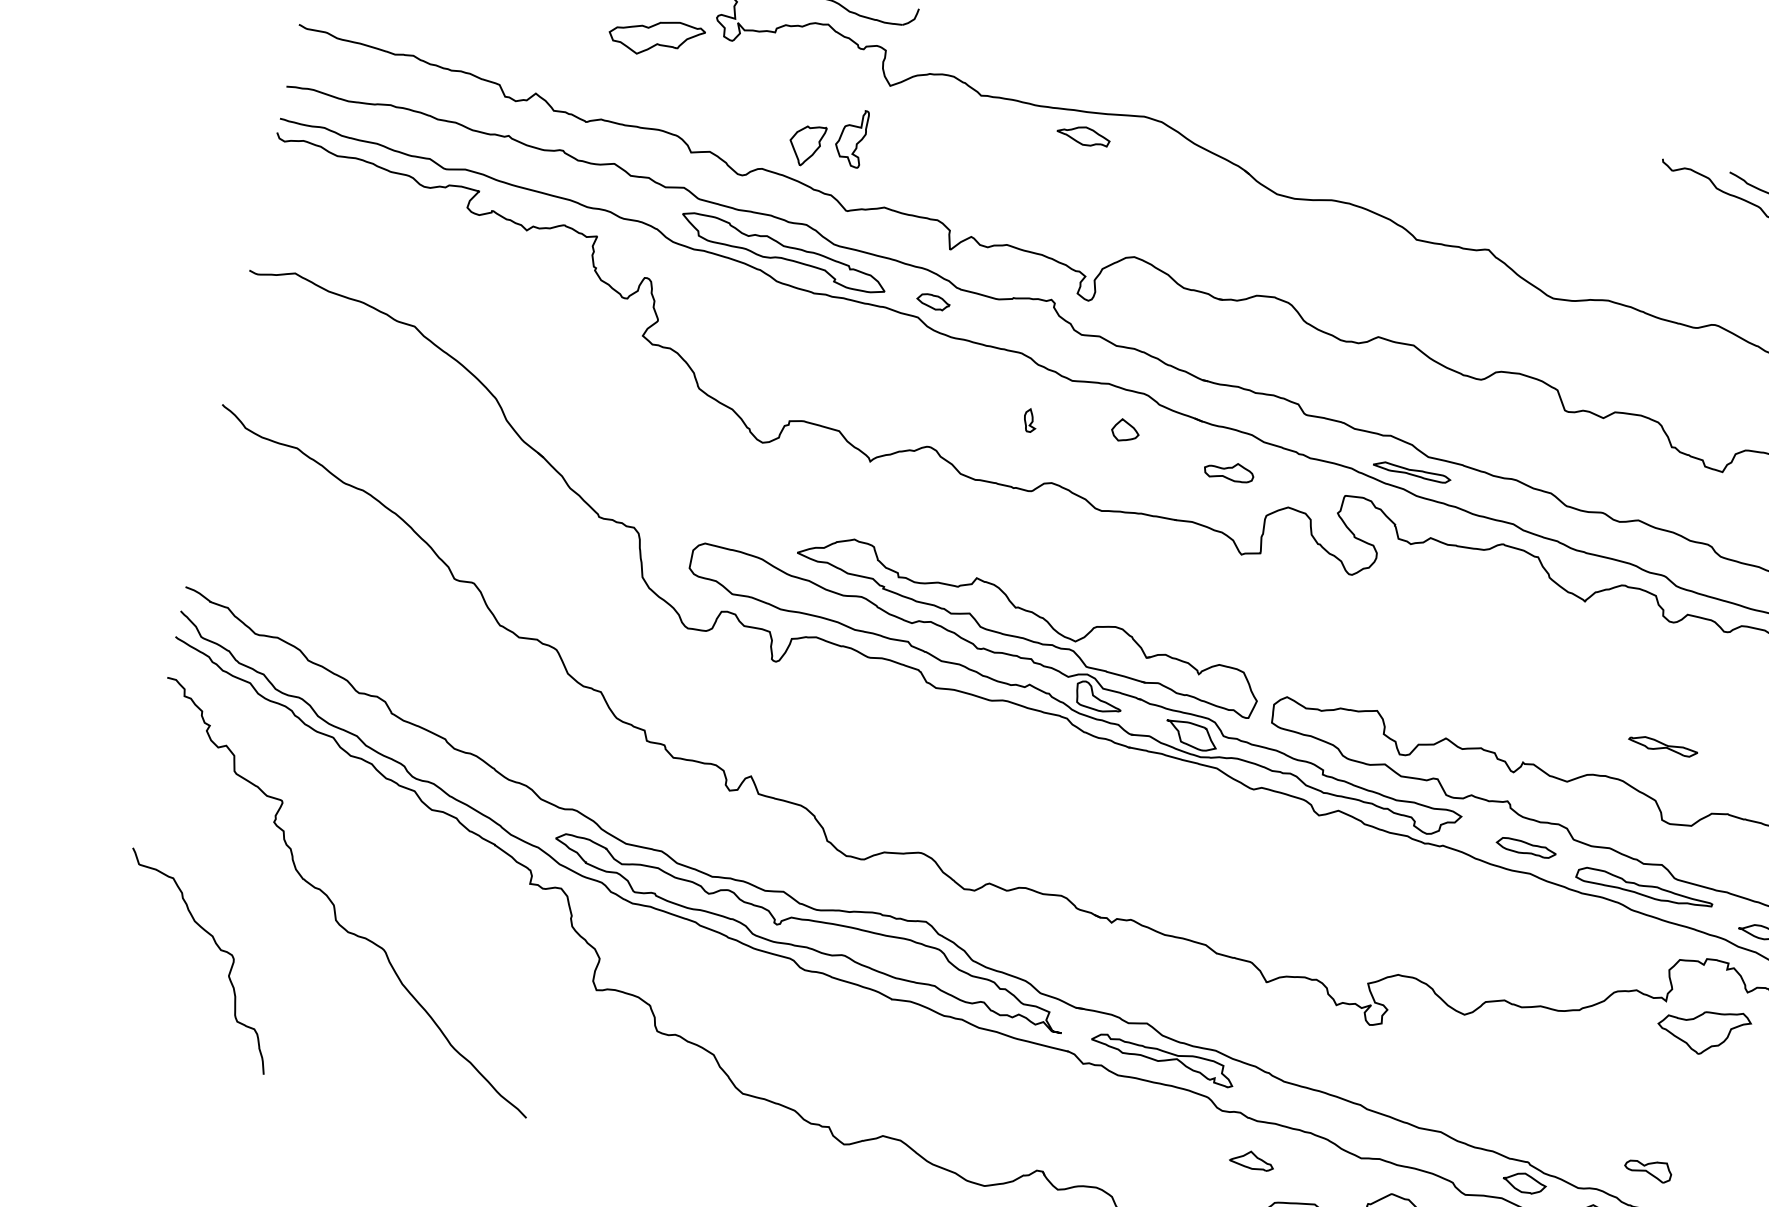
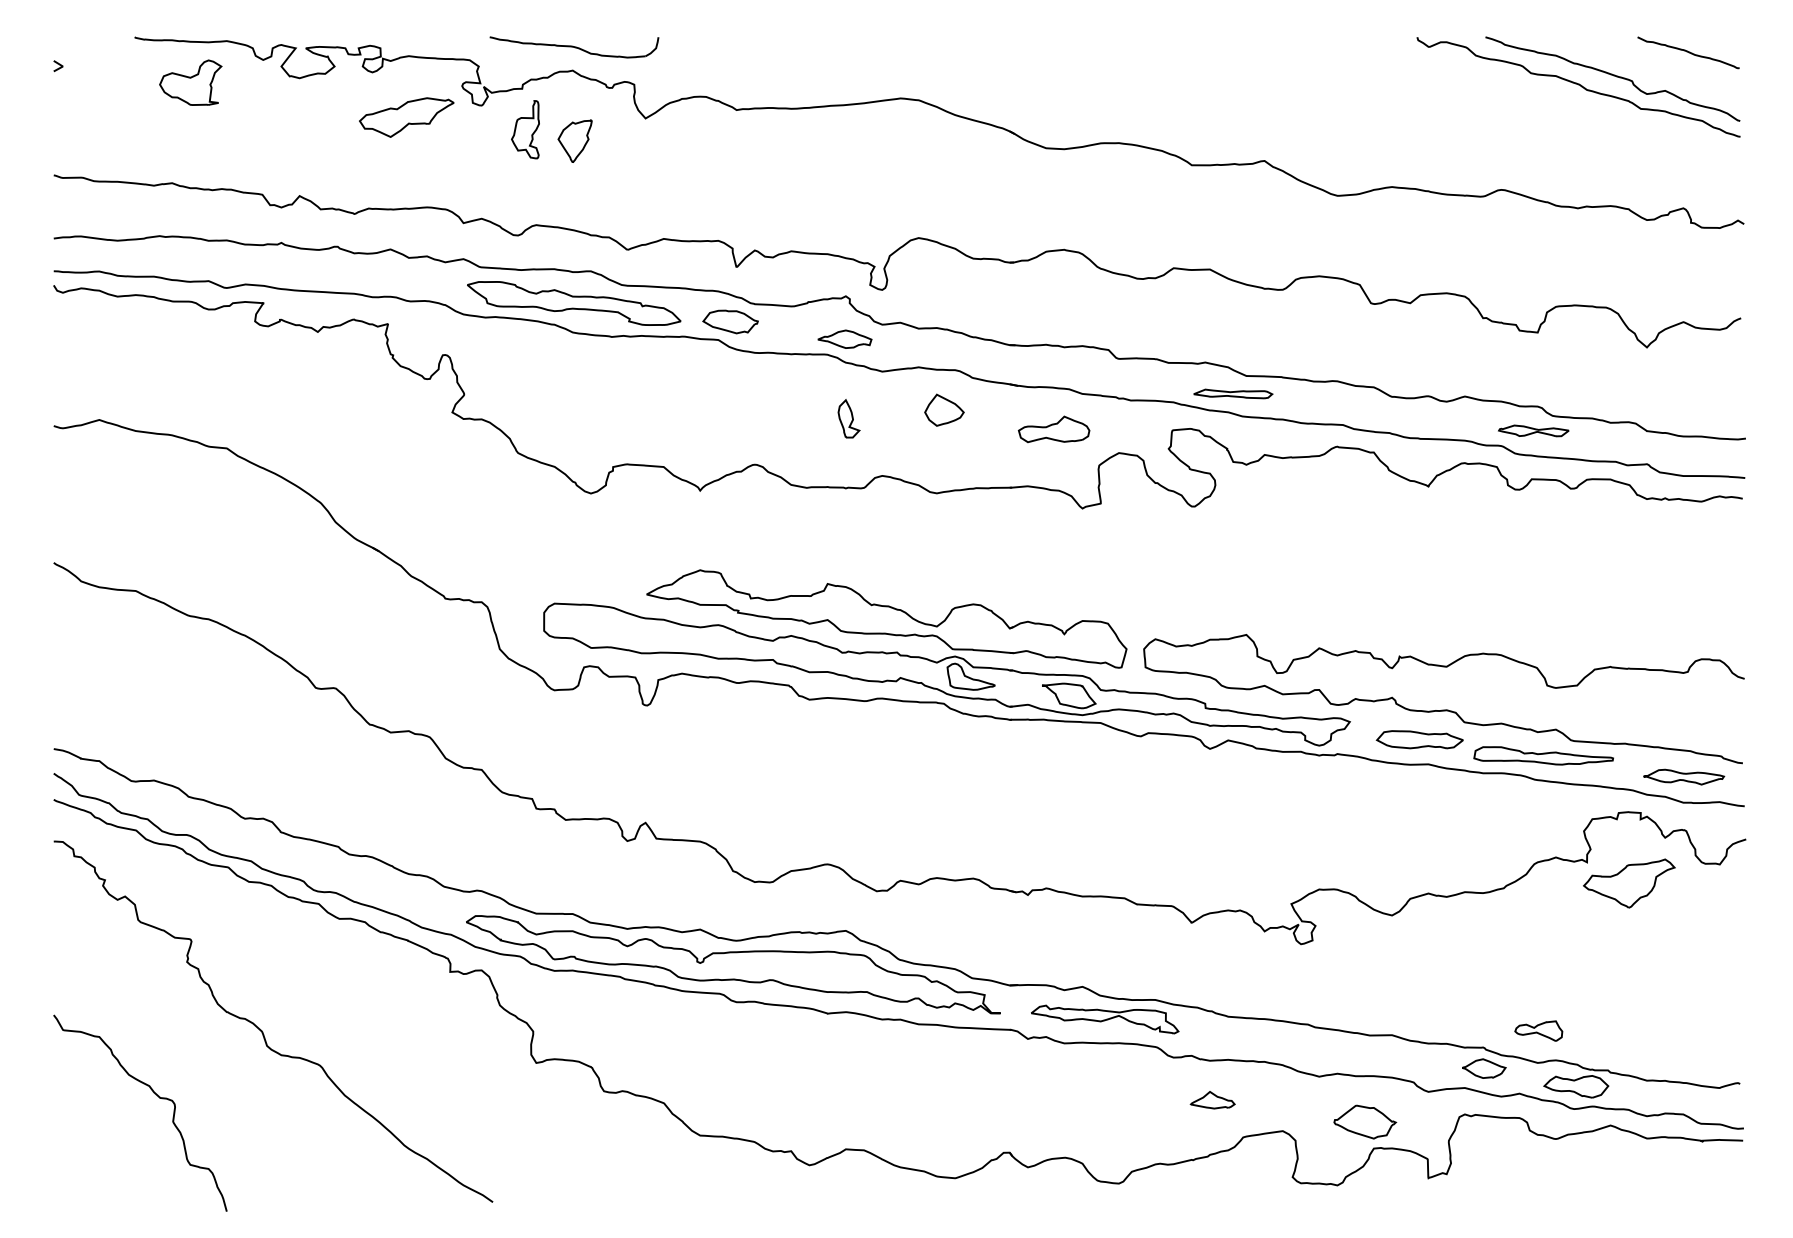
part: (1083, 135) -> (844, 338), moved
part: (851, 137) -> (525, 129), moved
part: (805, 144) -> (574, 140), moved
part: (933, 301) -> (730, 321), size x1.67
part: (1029, 420) -> (848, 418), size x1.67
part: (1125, 430) -> (944, 409), size x1.43
part: (1228, 470) -> (1053, 428), size x1.43
part: (1663, 745) -> (1533, 430), moved
part: (1526, 847) -> (1419, 739), size x1.43
part: (1648, 1169) -> (1538, 1030), moved

